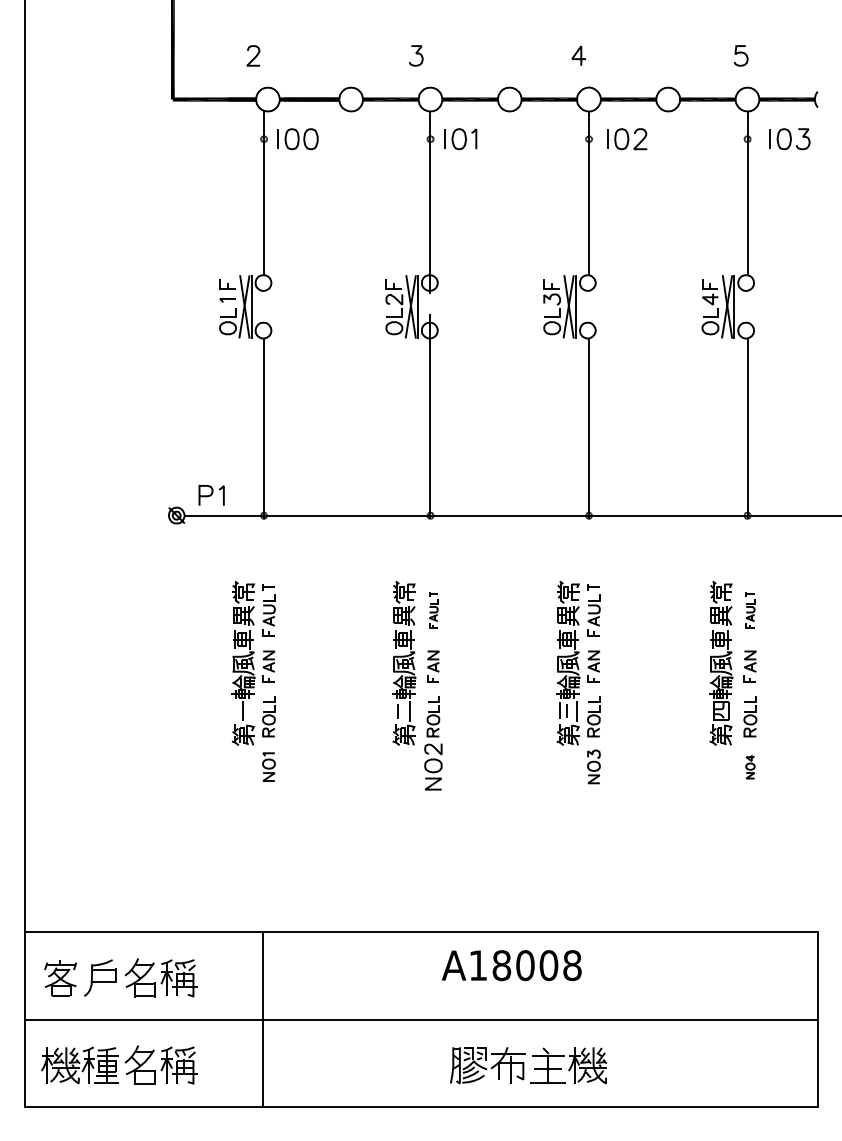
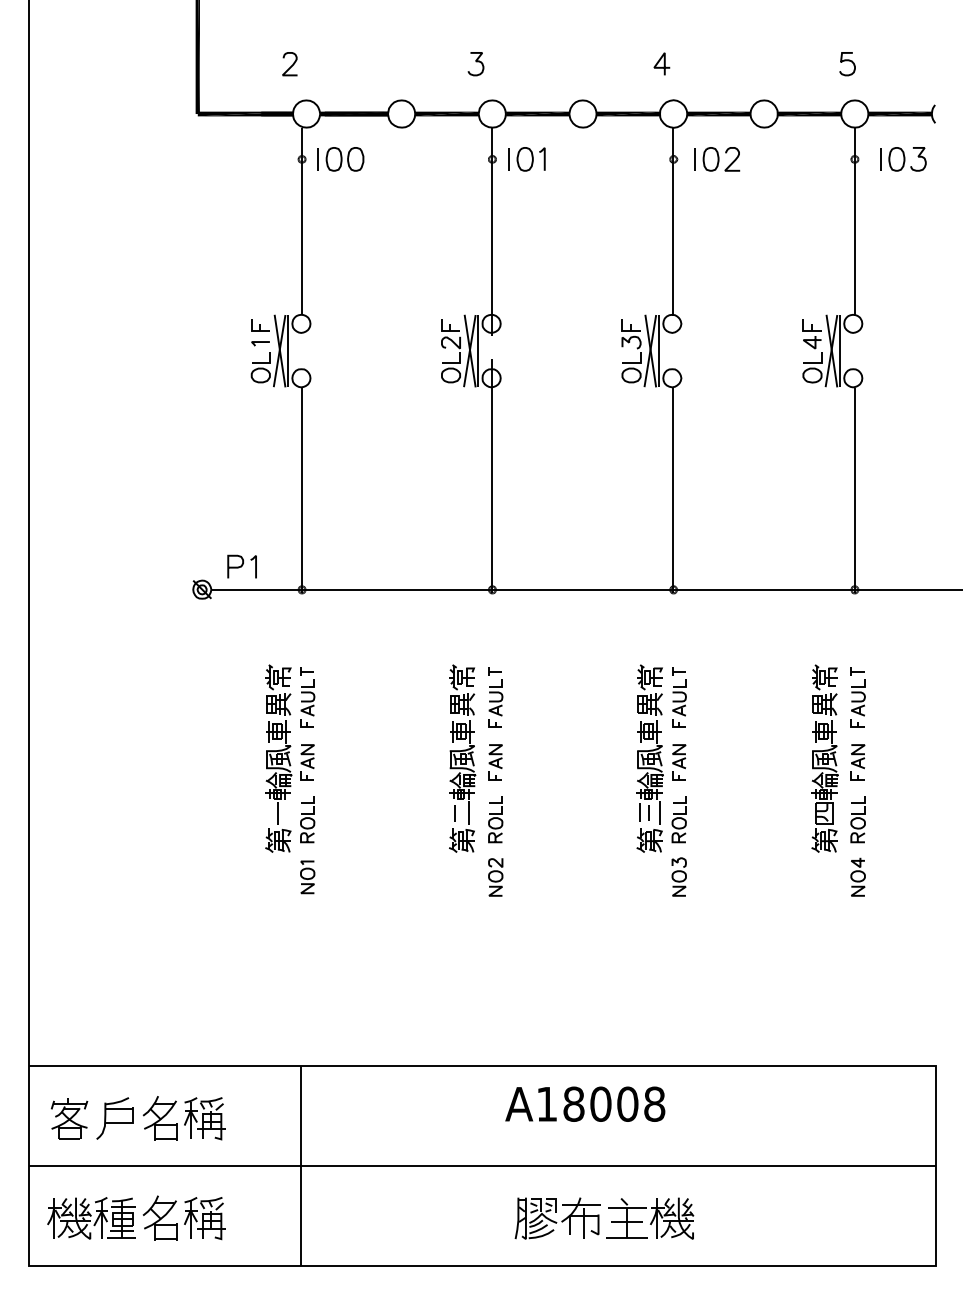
part: (433, 610) -> (495, 698), size x1.43
part: (750, 610) -> (858, 698), size x1.43
part: (433, 767) -> (495, 877), size x0.71
part: (750, 767) -> (858, 877), size x1.43

